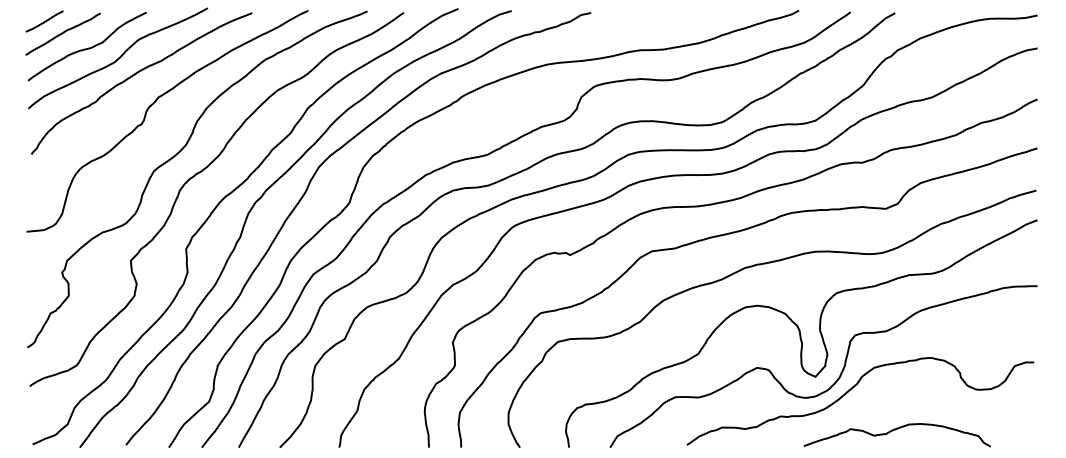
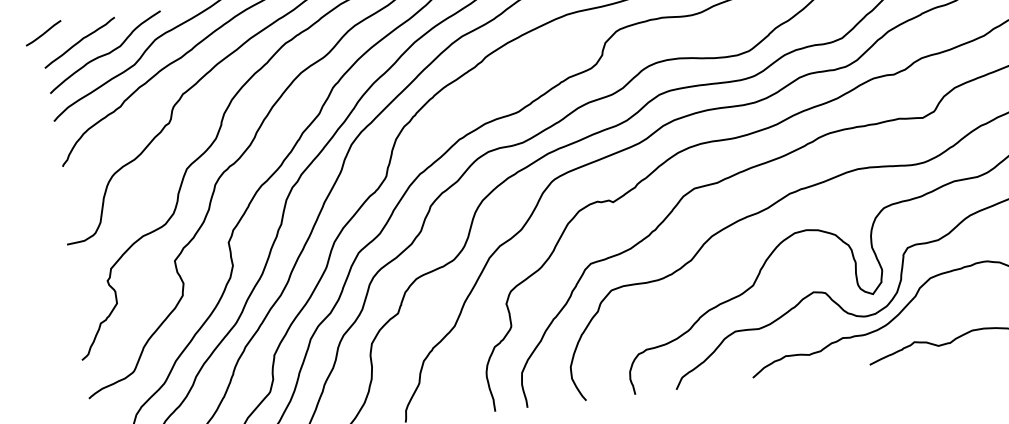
line: (44, 21) -> (43, 33), moved

